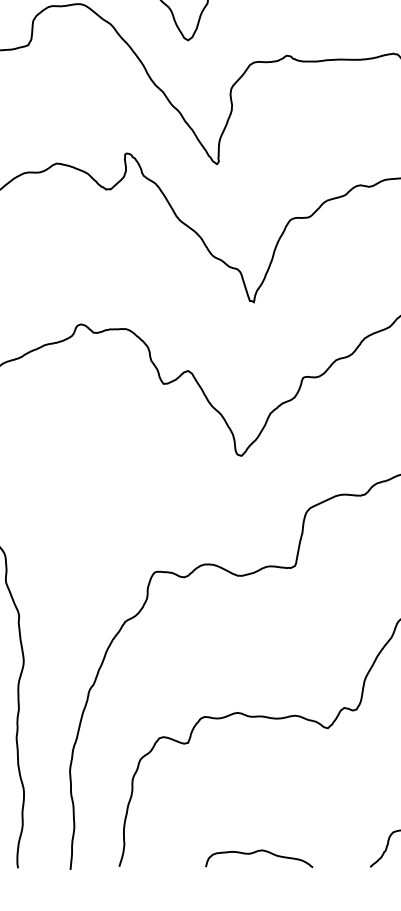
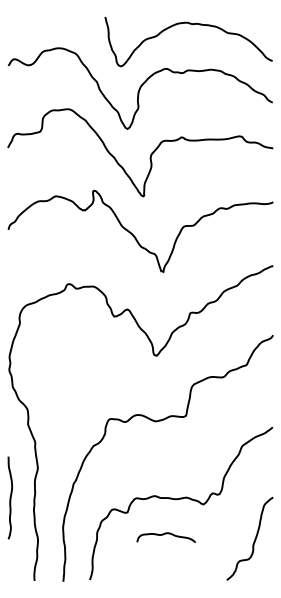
curve: (254, 854) -> (163, 535), moved

